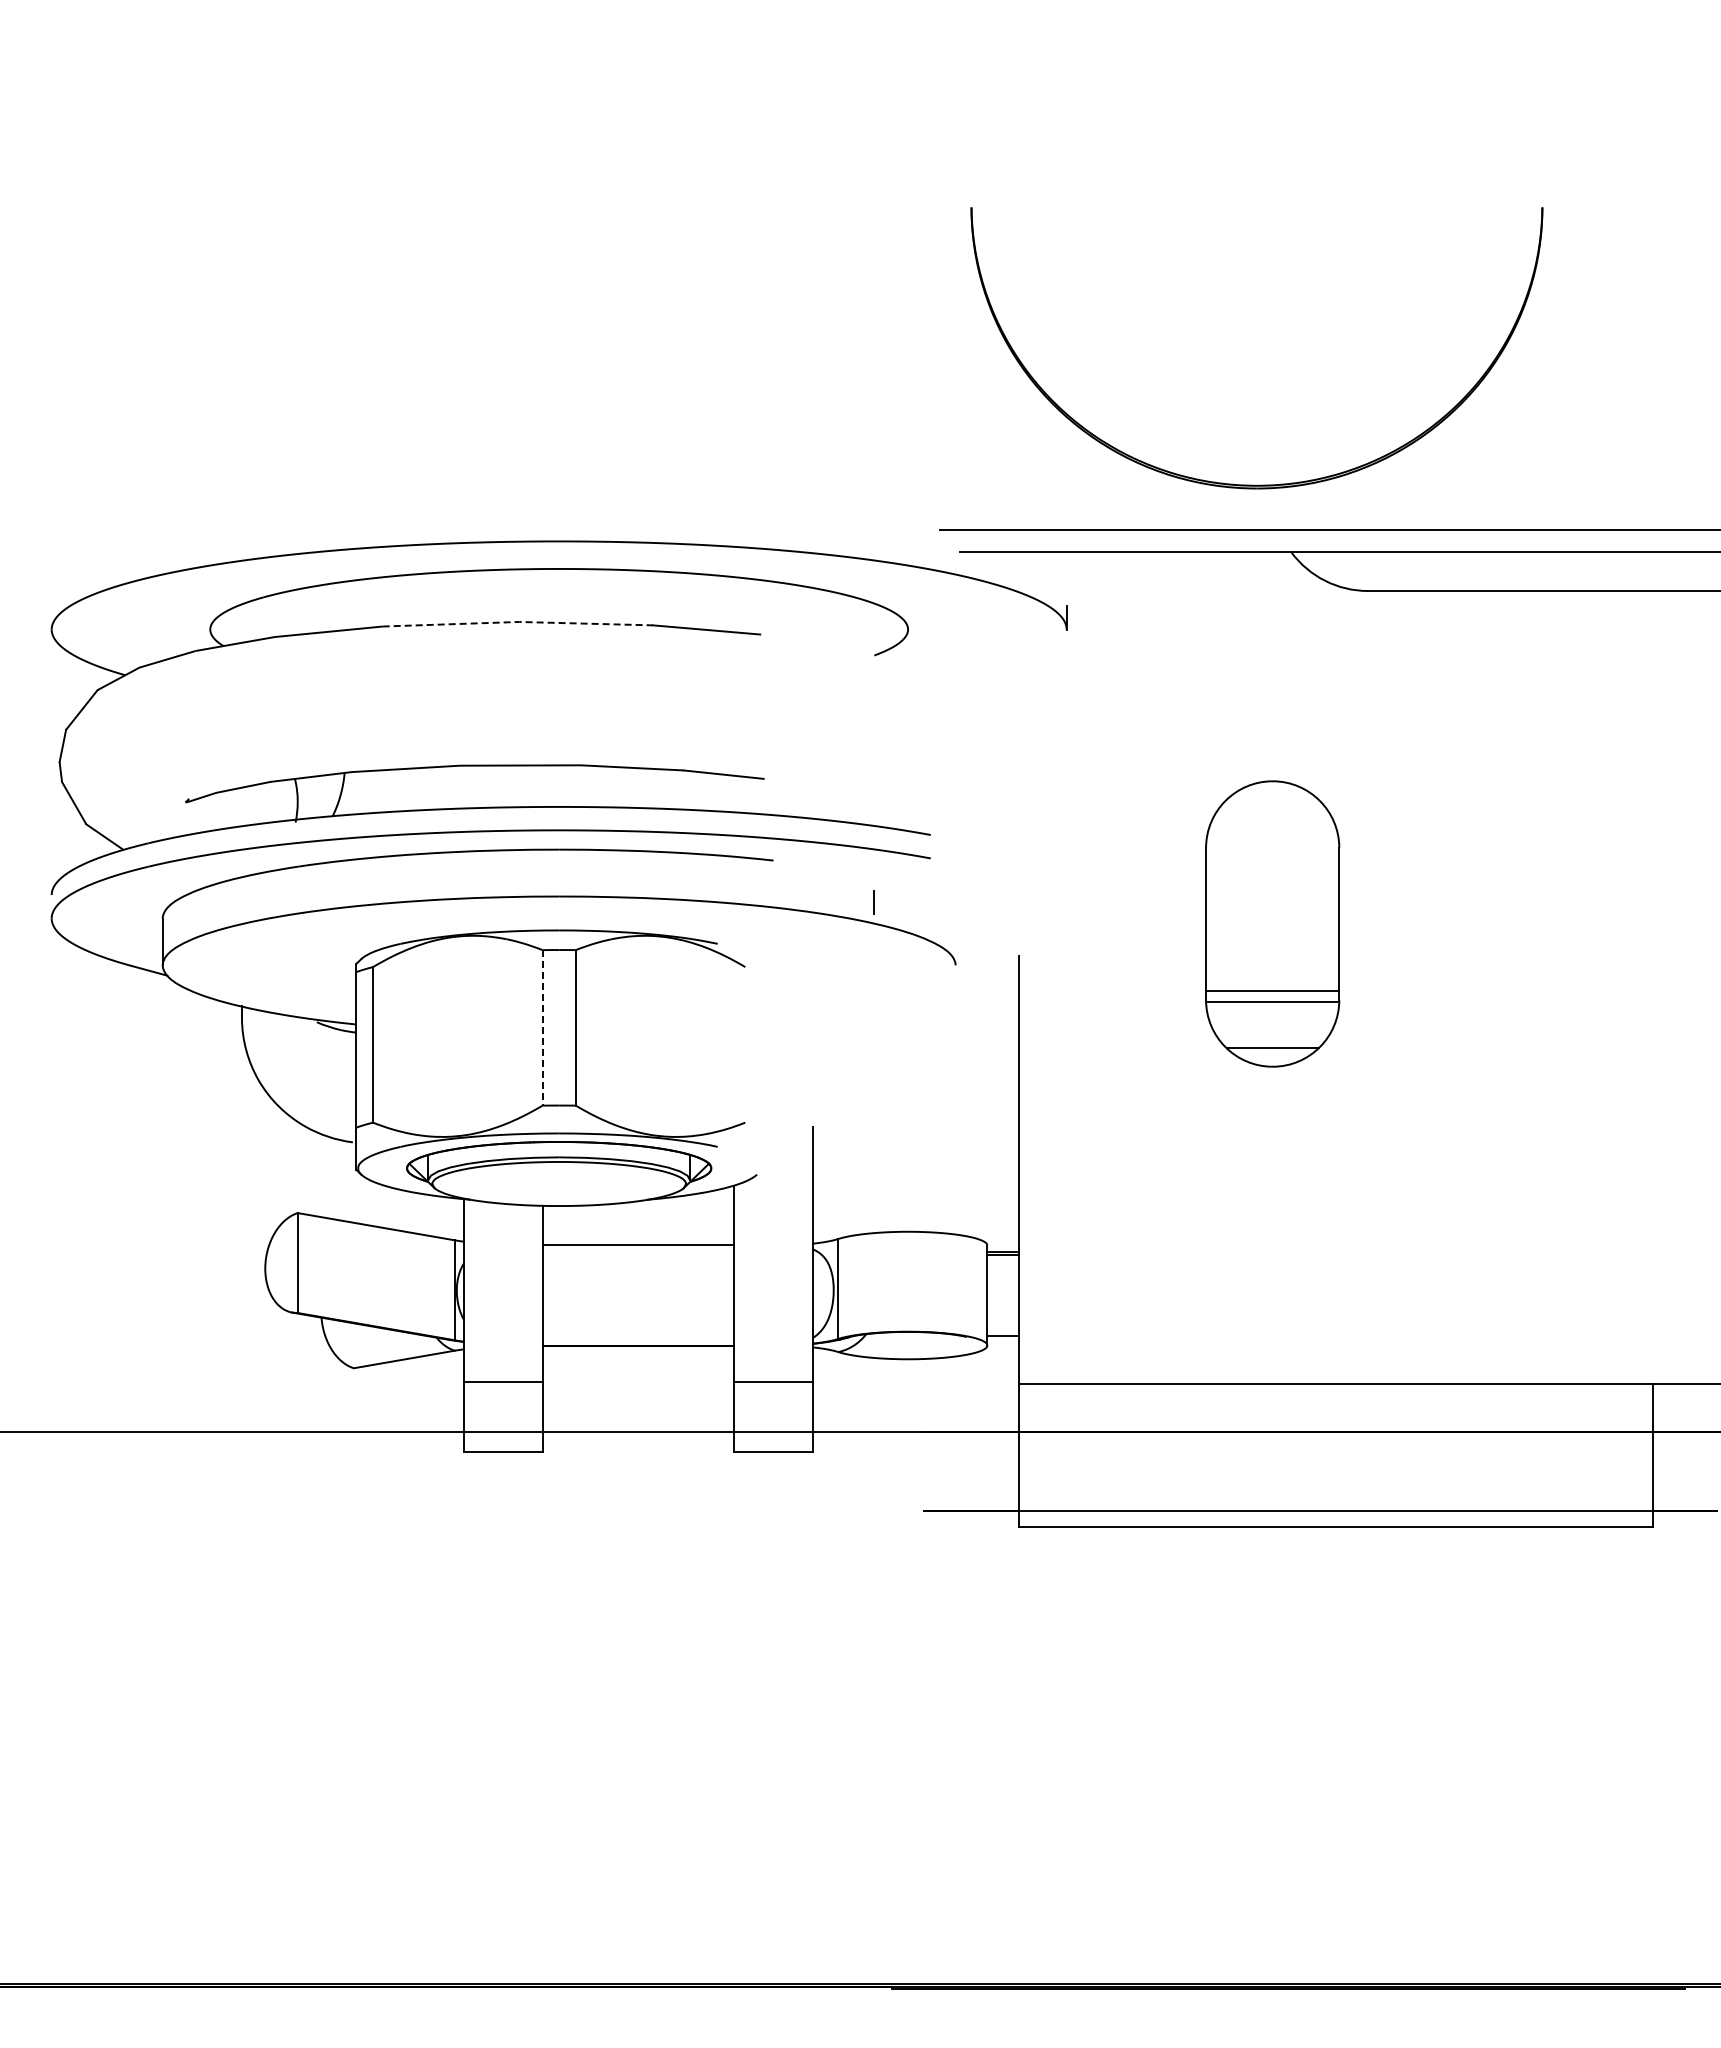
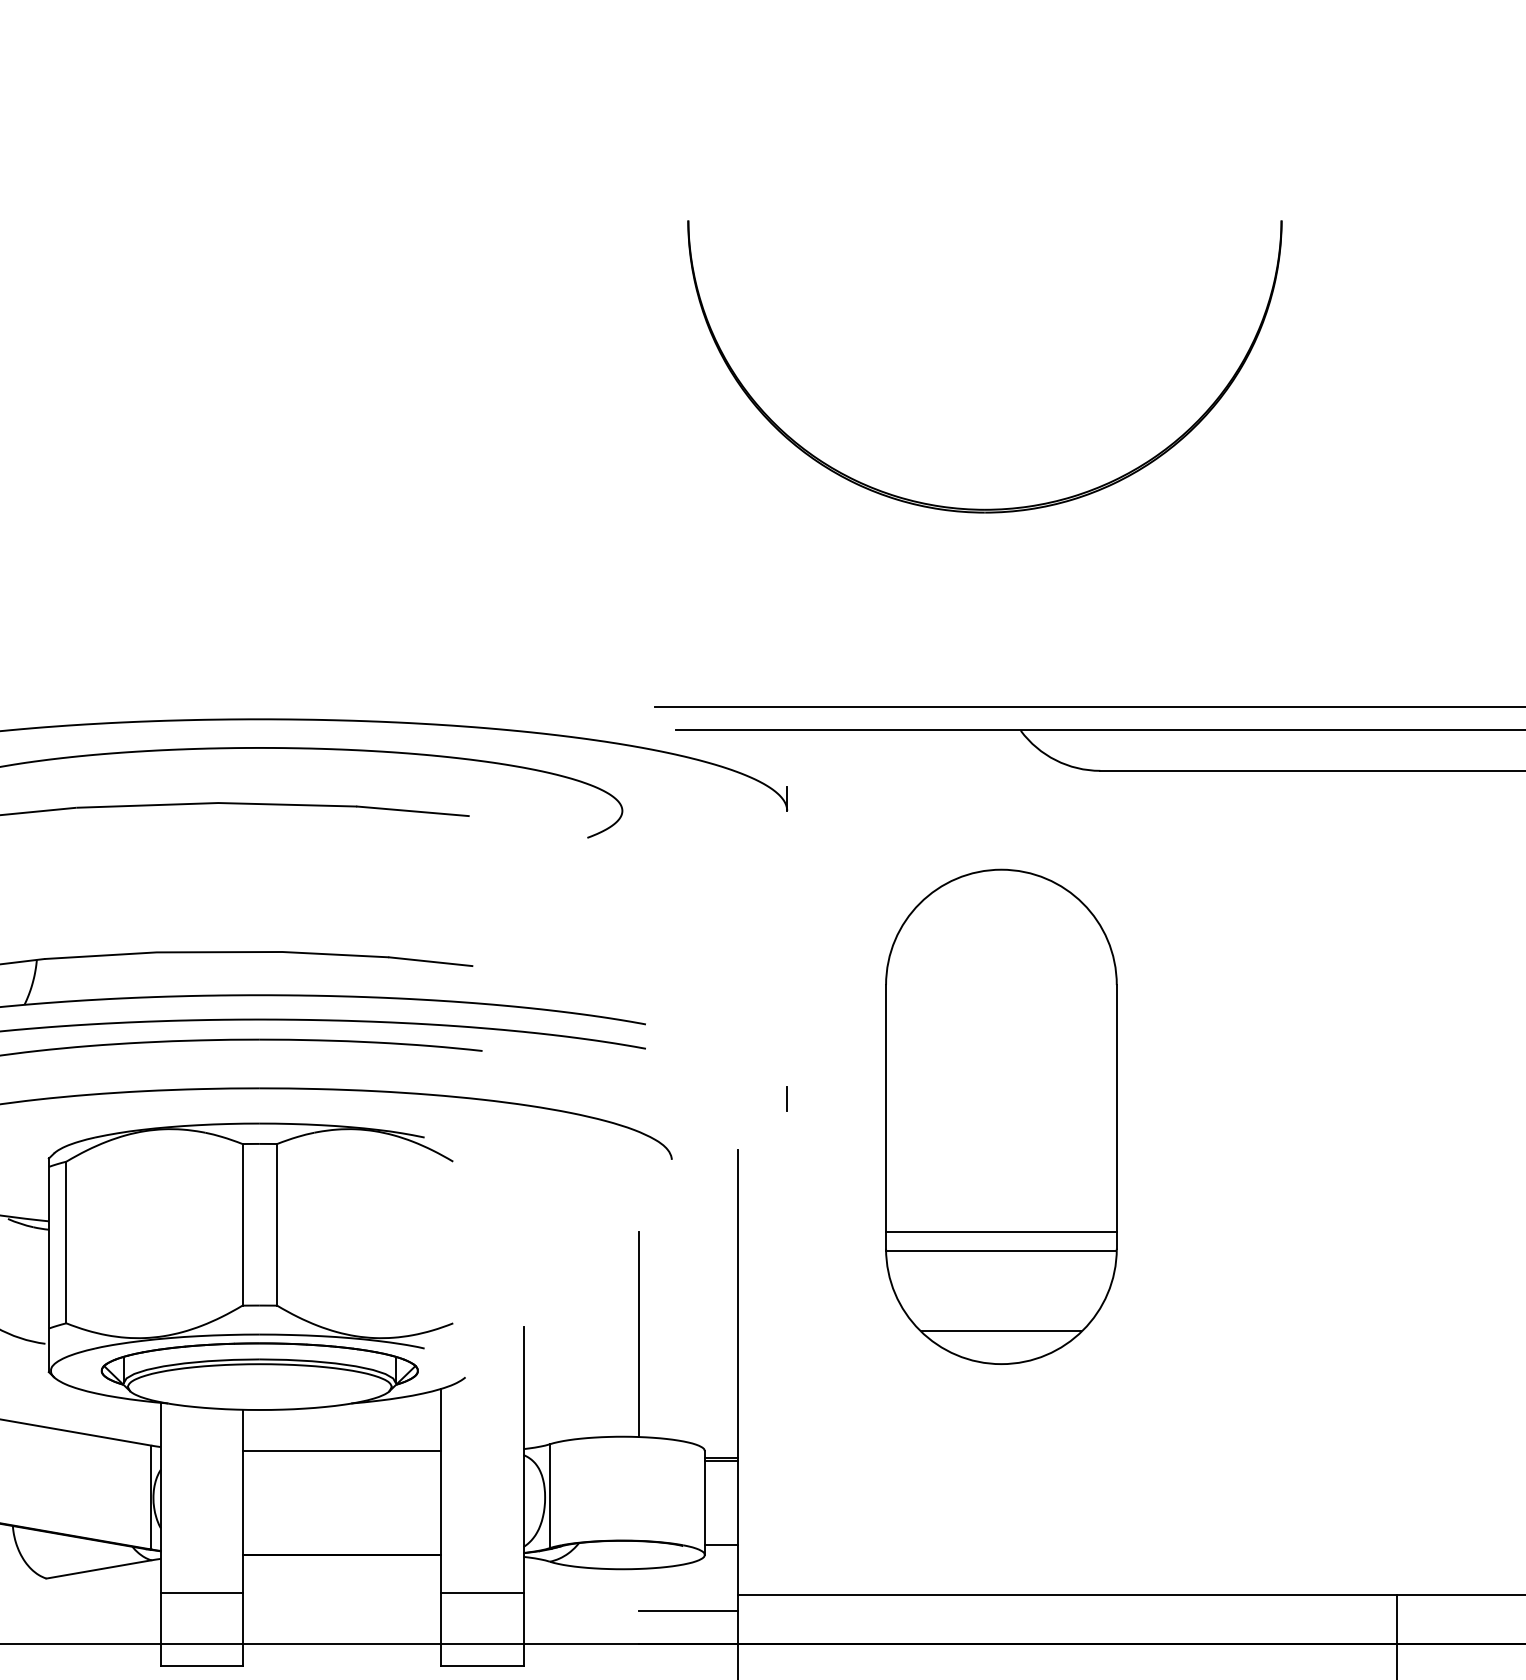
part: (1256, 484) -> (984, 508), moved
line: (518, 622) -> (217, 803), dashed -> solid
line: (873, 902) -> (787, 1098), moved
part: (1272, 923) -> (1001, 1116), size x1.67
line: (542, 1027) -> (242, 1224), dashed -> solid
line: (923, 1133) -> (638, 1334), added
line: (971, 1399) -> (688, 1611), added

